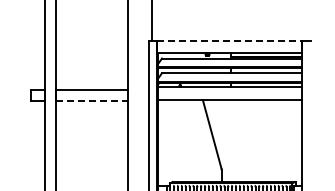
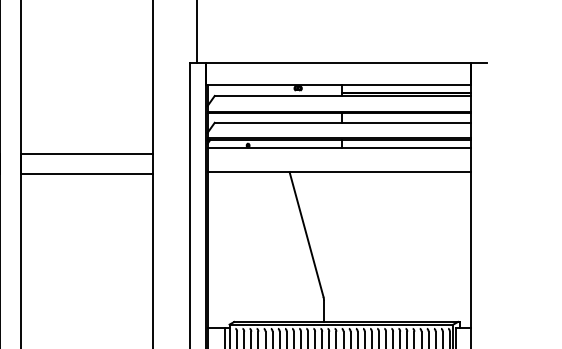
line: (230, 40) -> (340, 62), dashed -> solid
line: (92, 101) -> (87, 174), dashed -> solid

